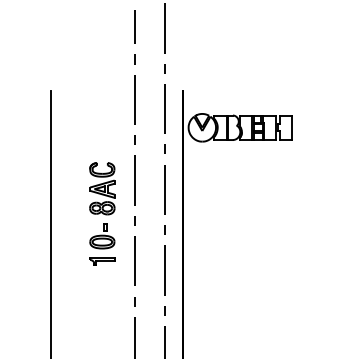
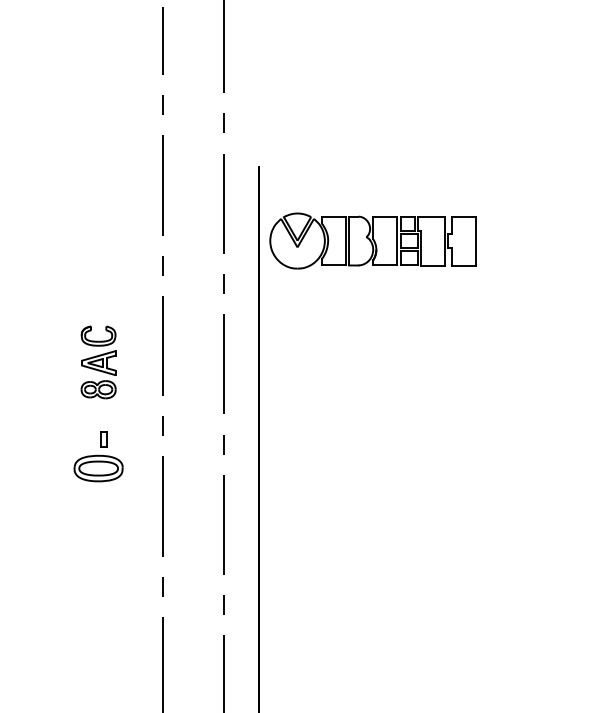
part: (102, 188) -> (98, 361), size x0.7
part: (102, 261) -> (98, 507), removed

